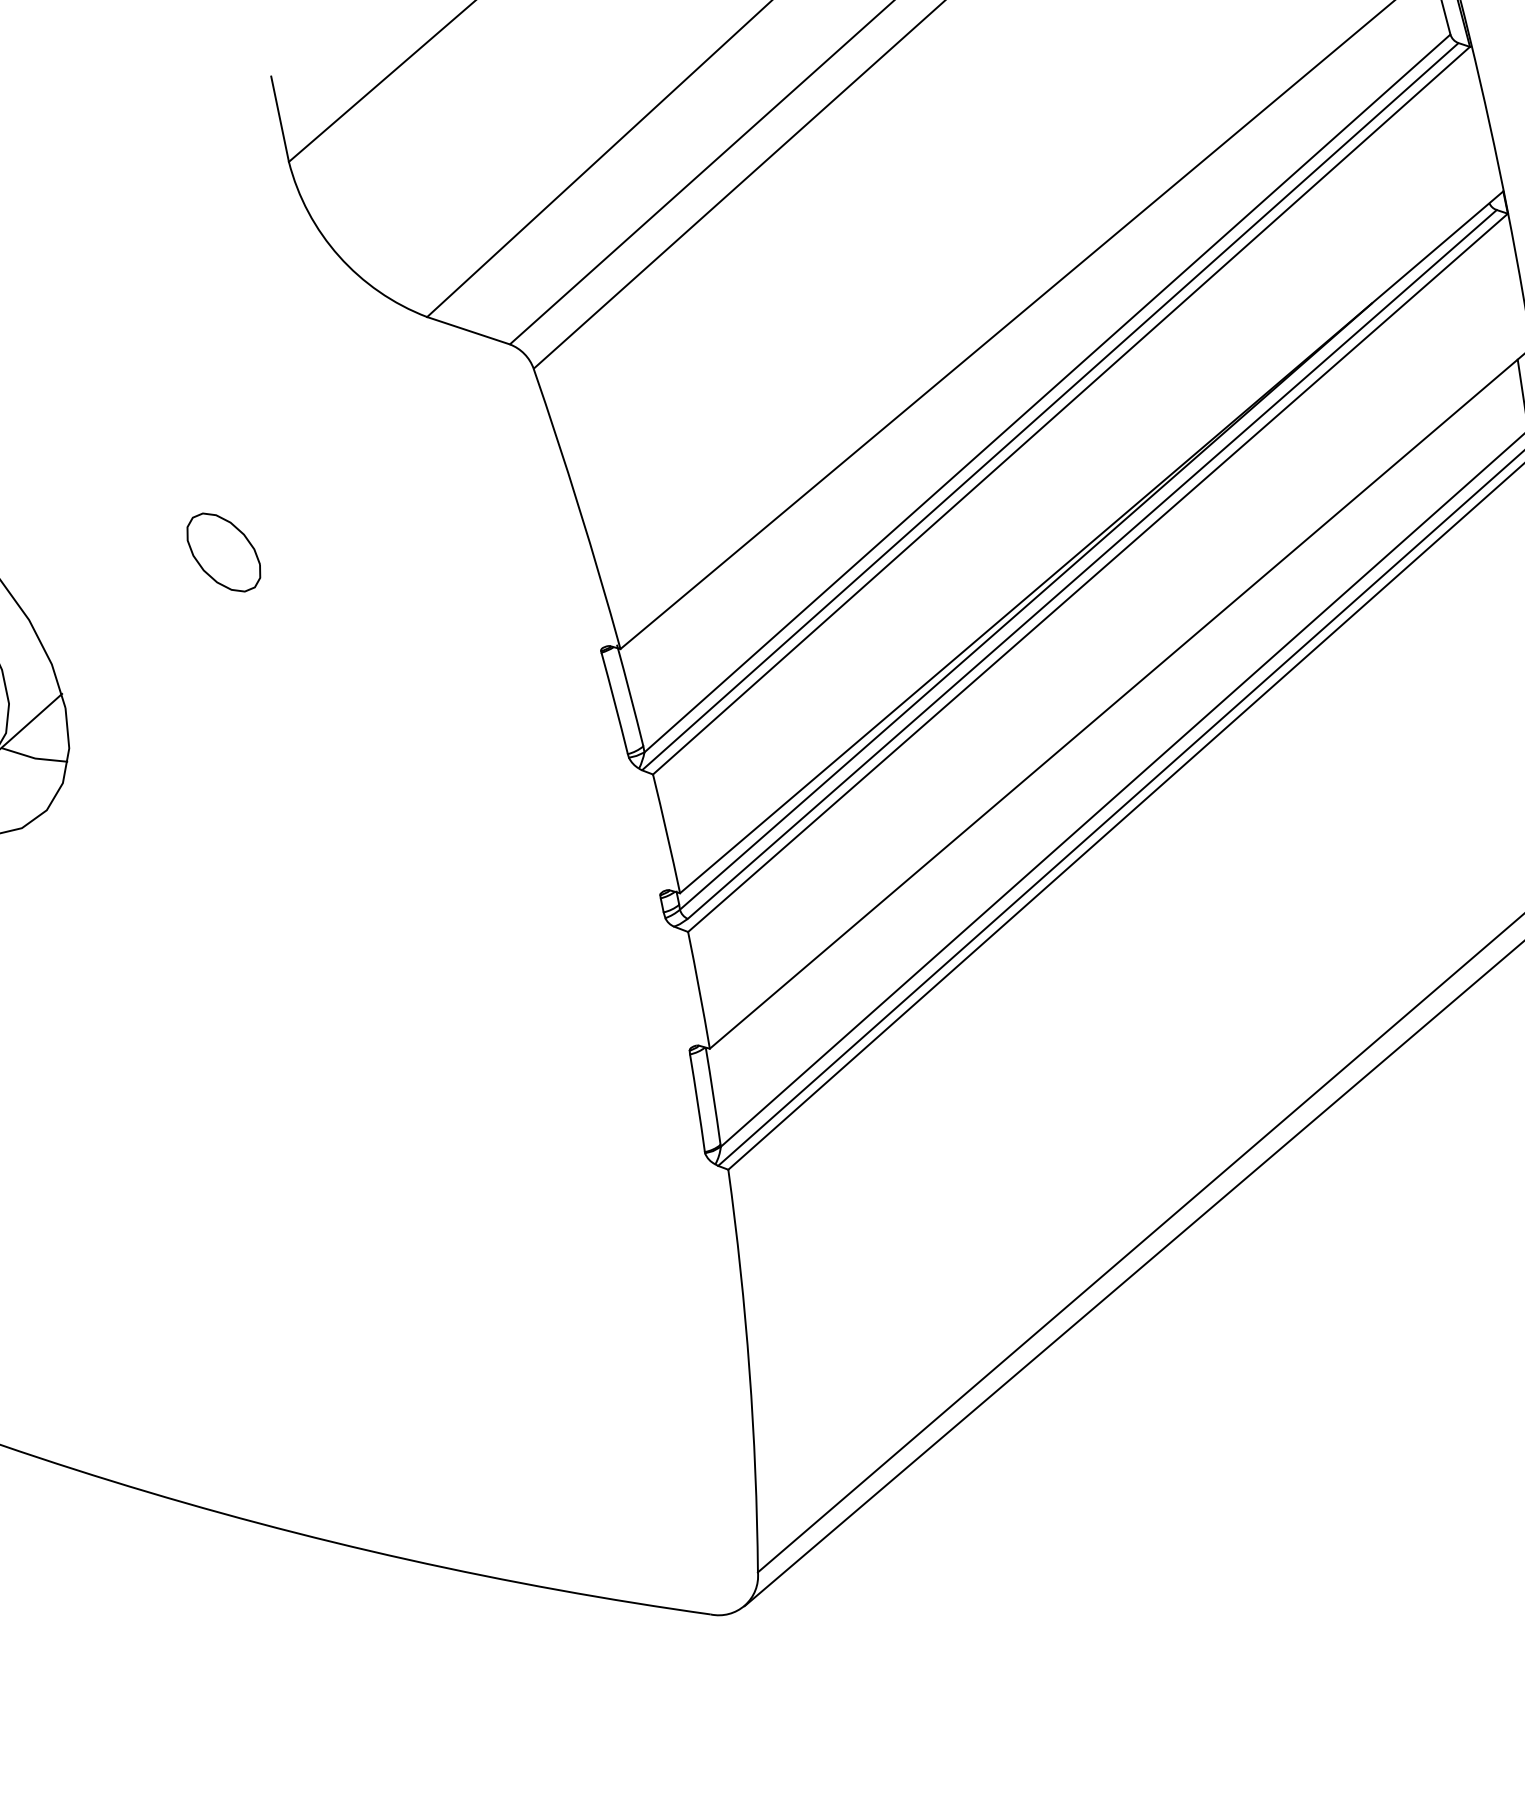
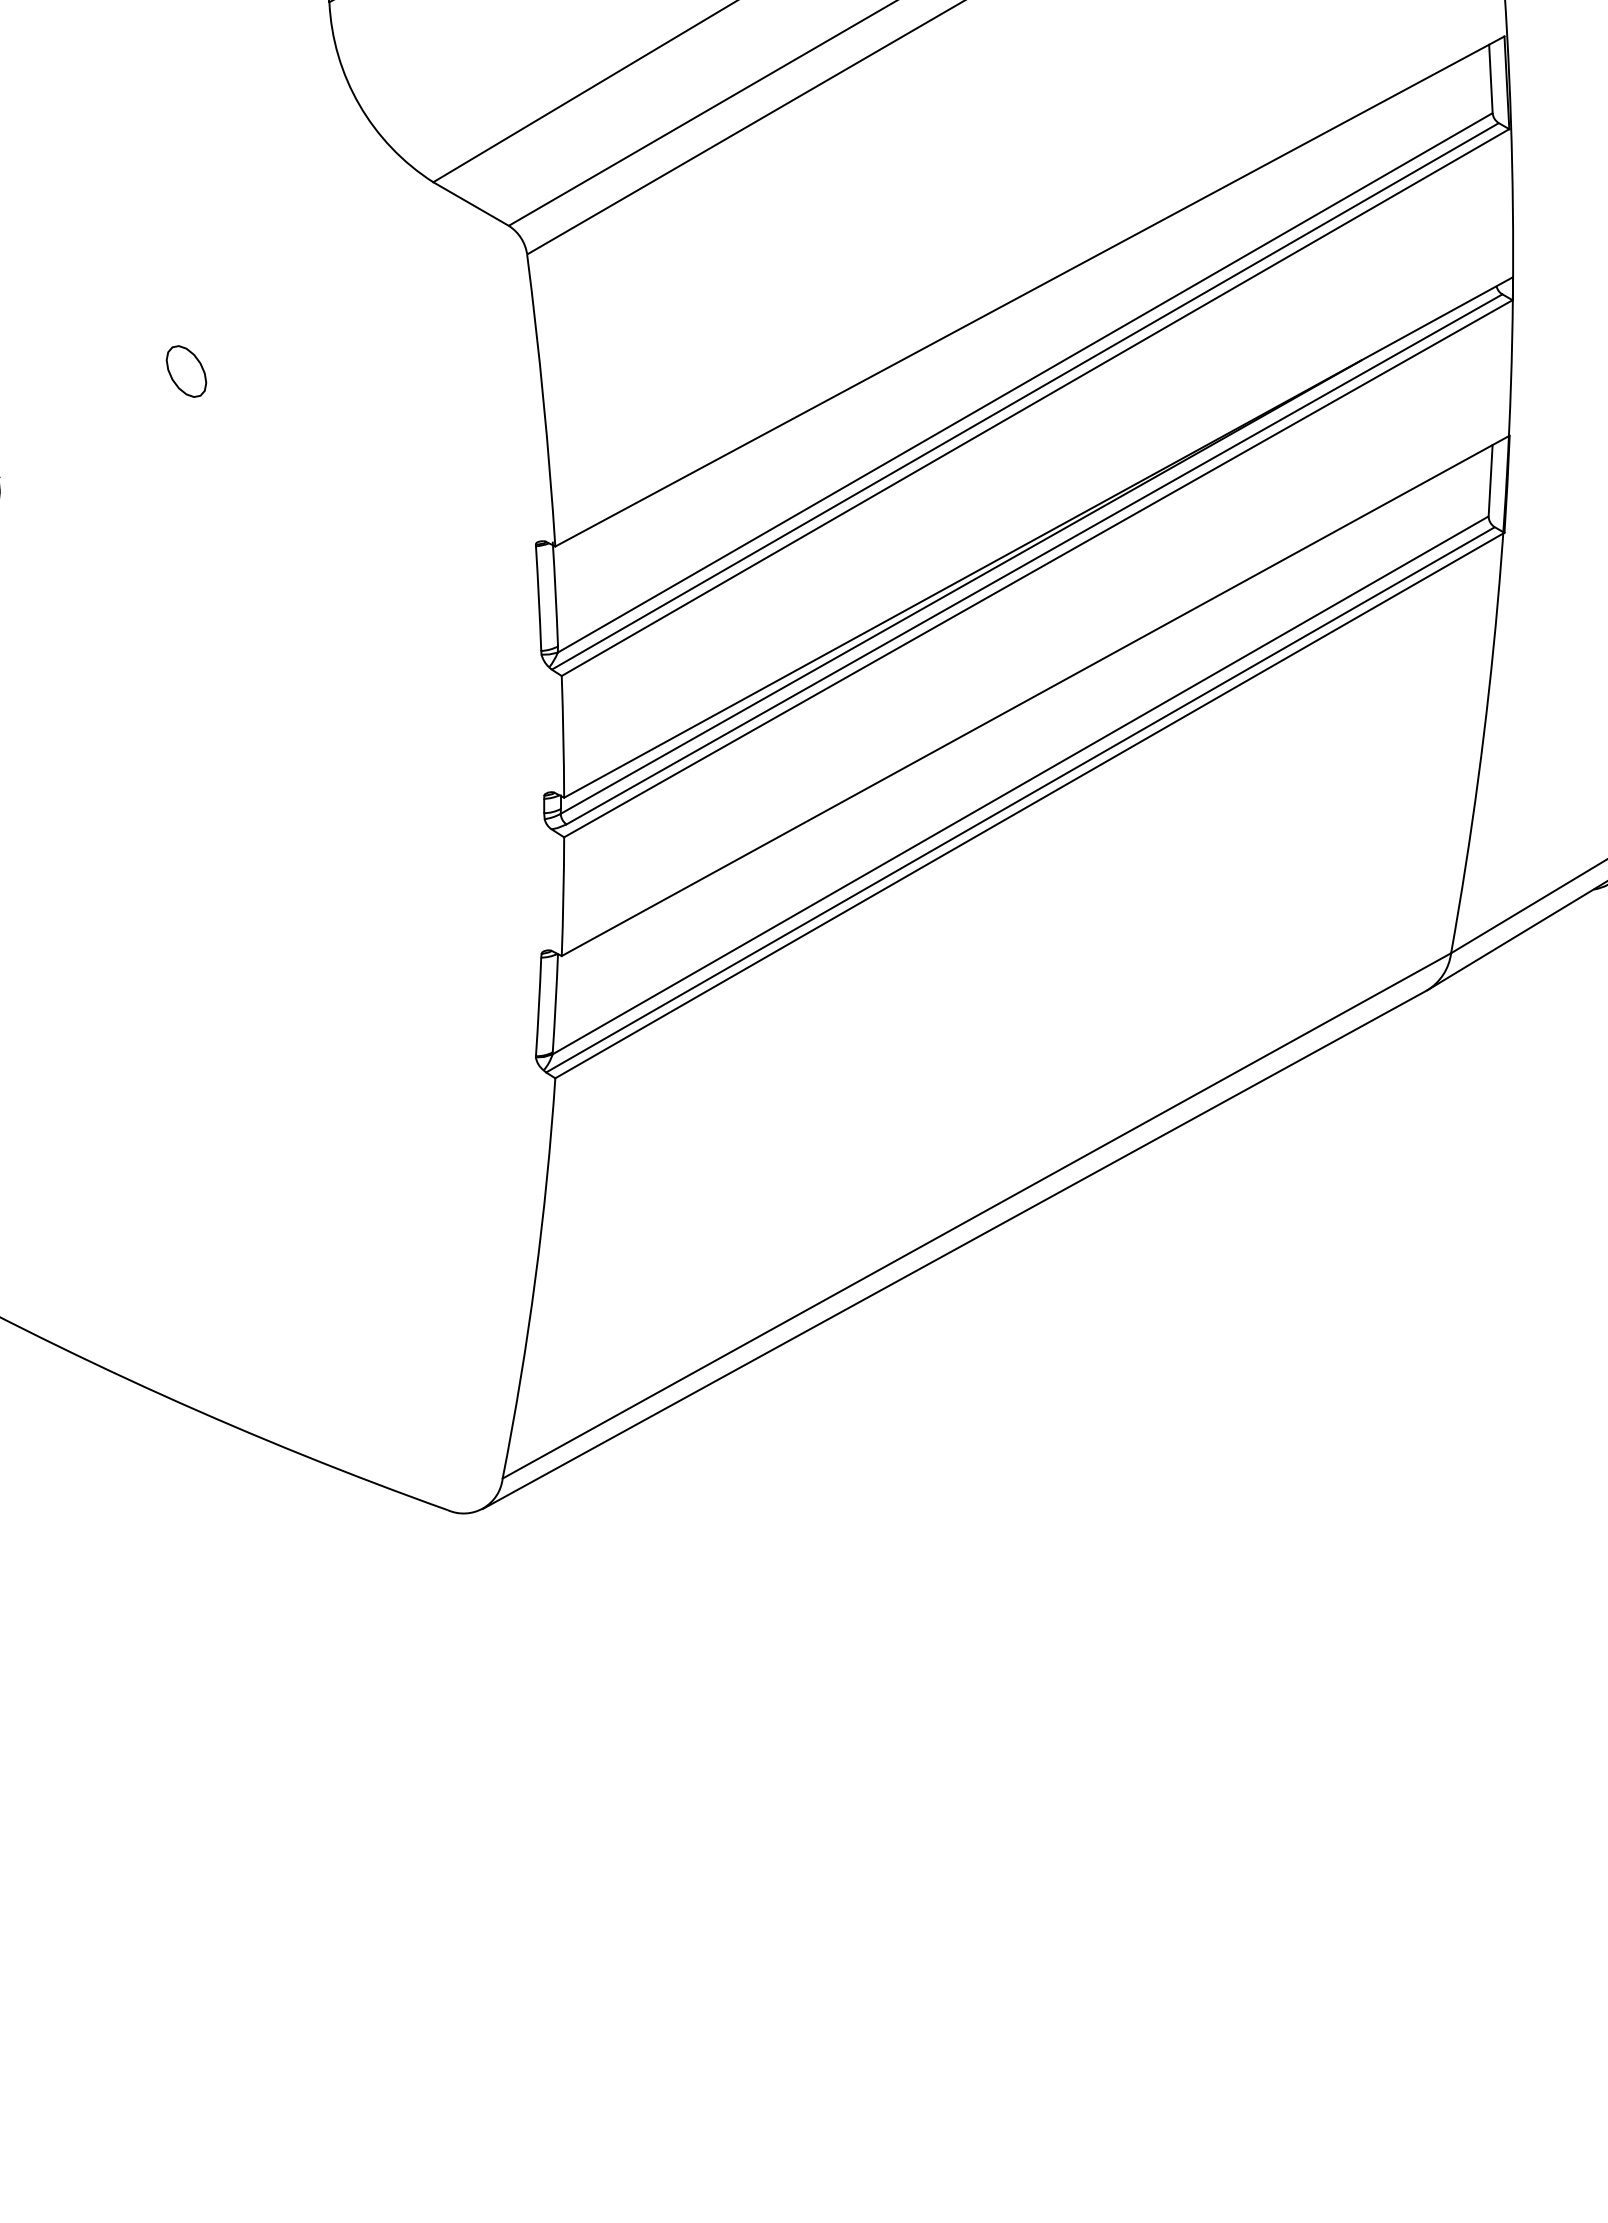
part: (223, 552) -> (186, 371), size x0.6

